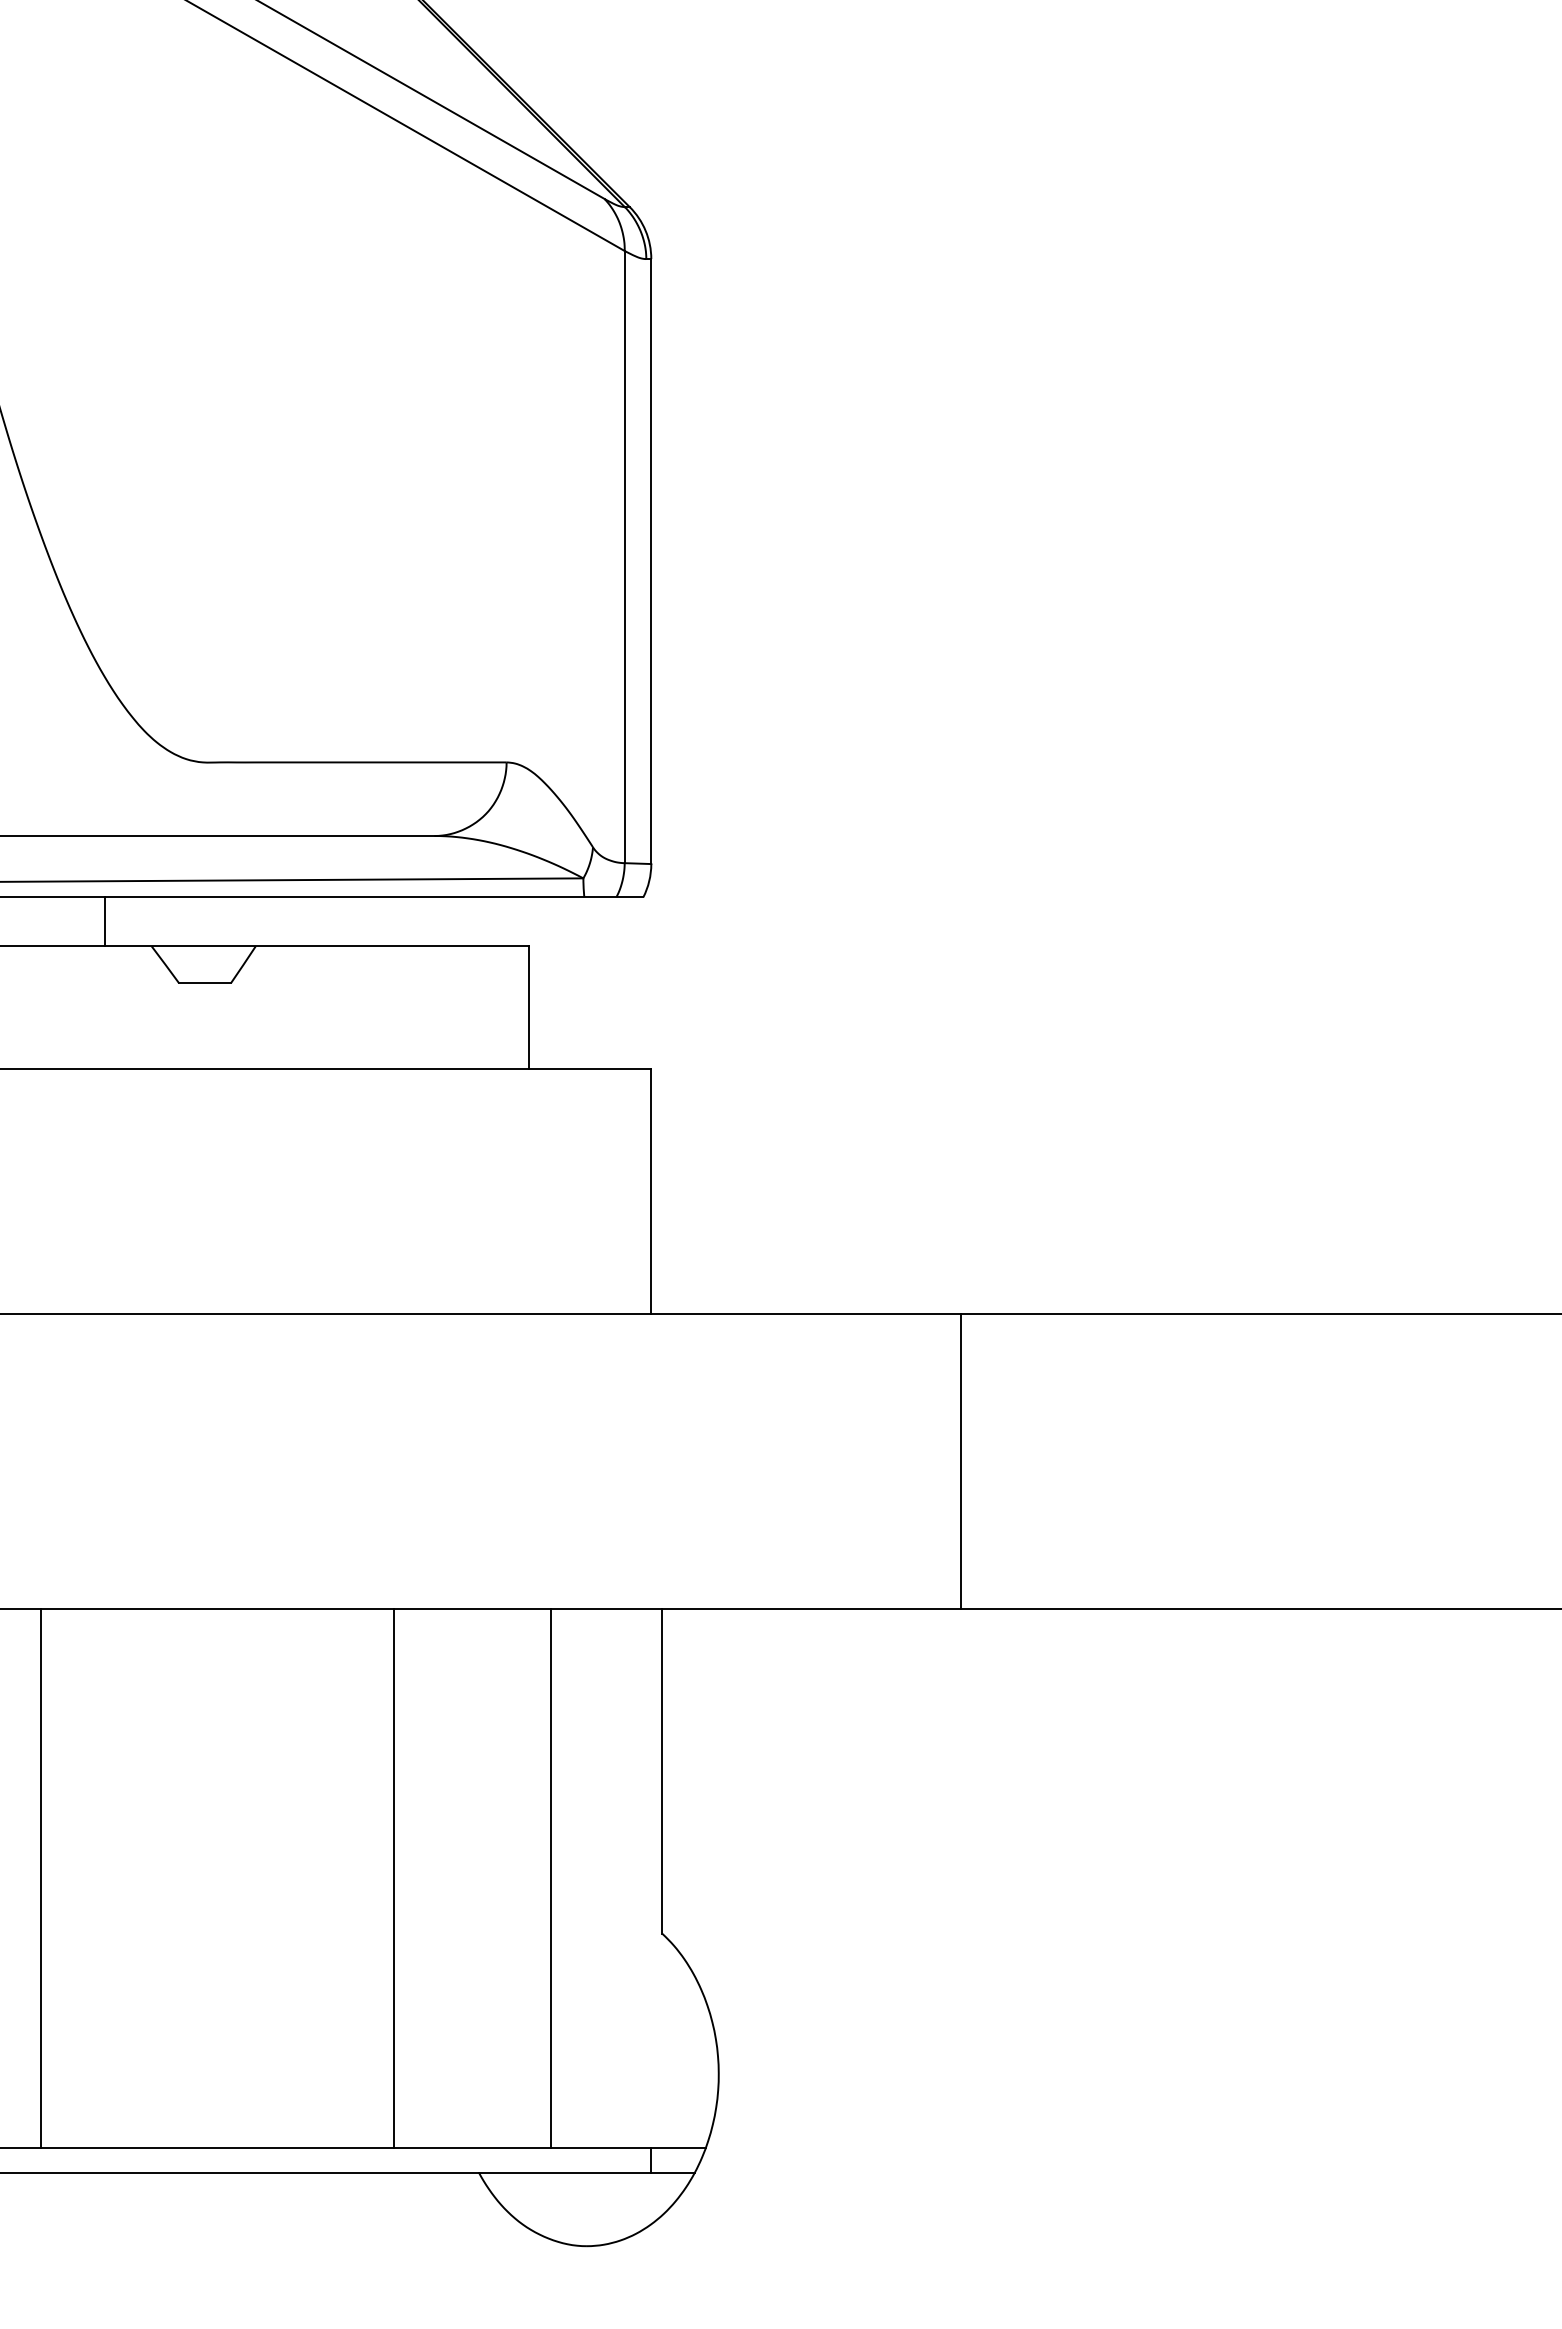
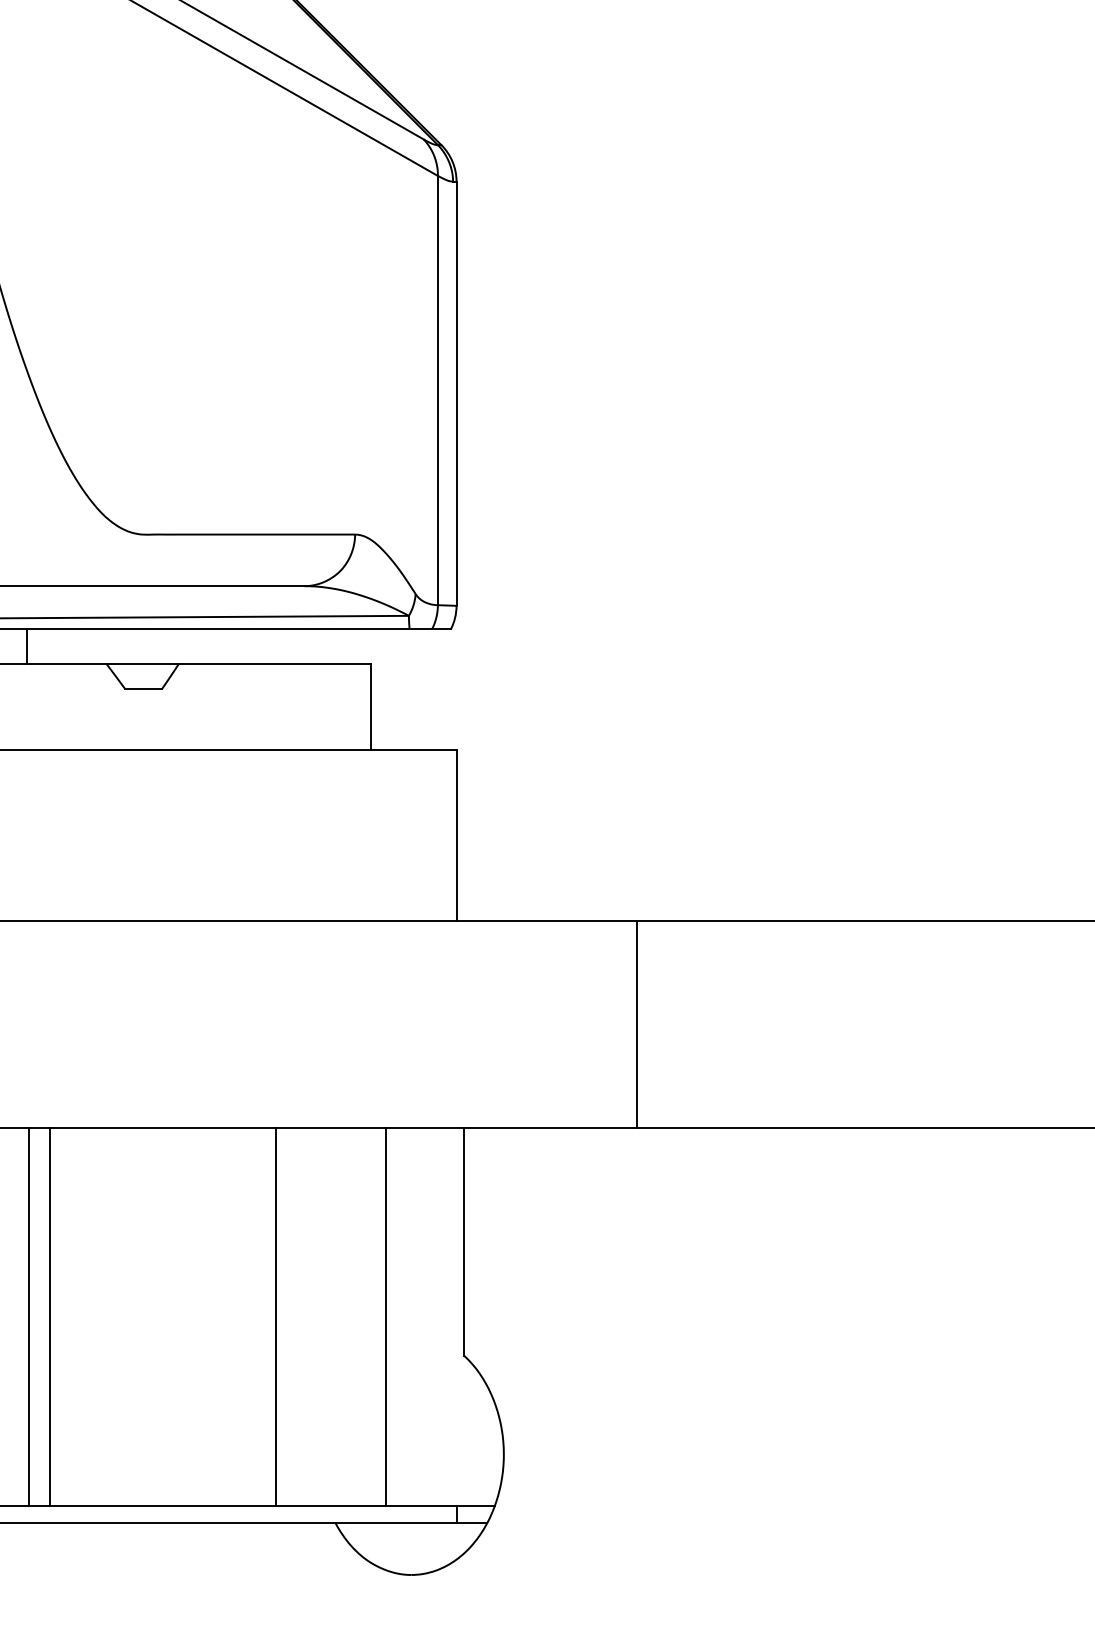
line: (105, 921) -> (26, 646), moved
line: (961, 1461) -> (637, 1024), moved
line: (71, 1878) -> (49, 1317), added

